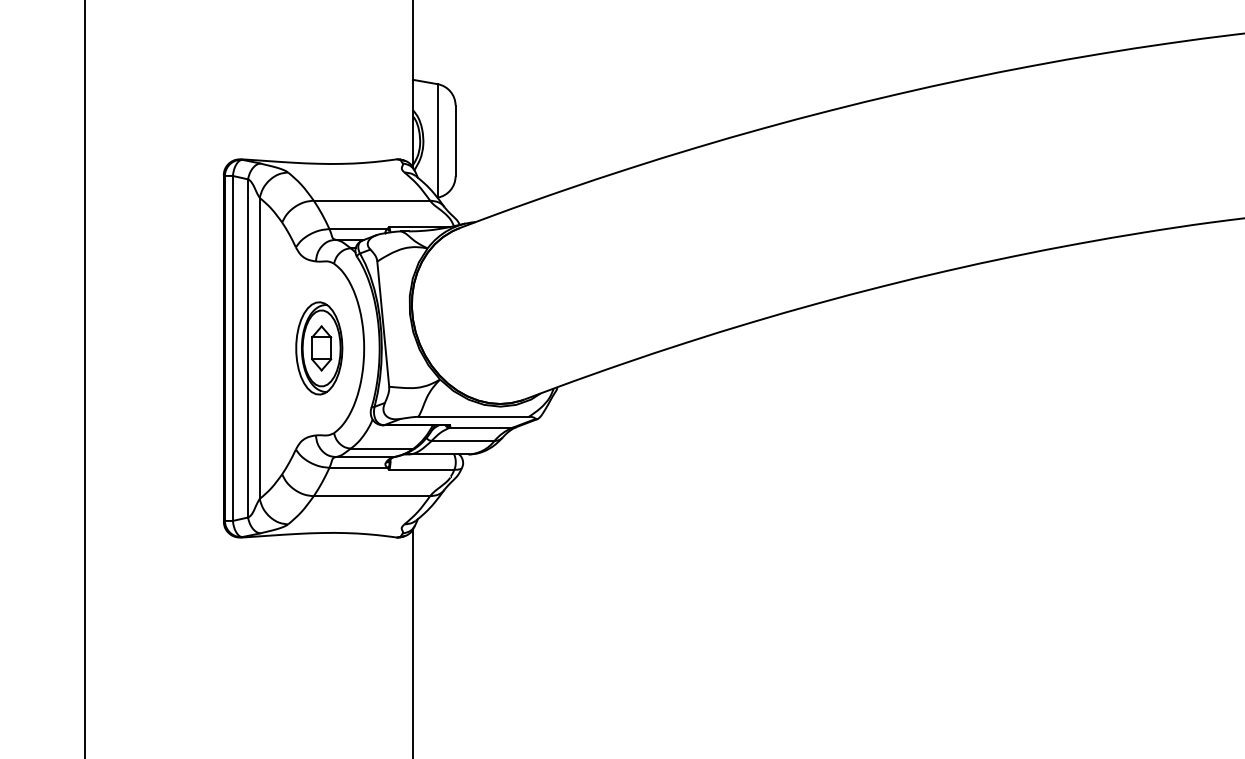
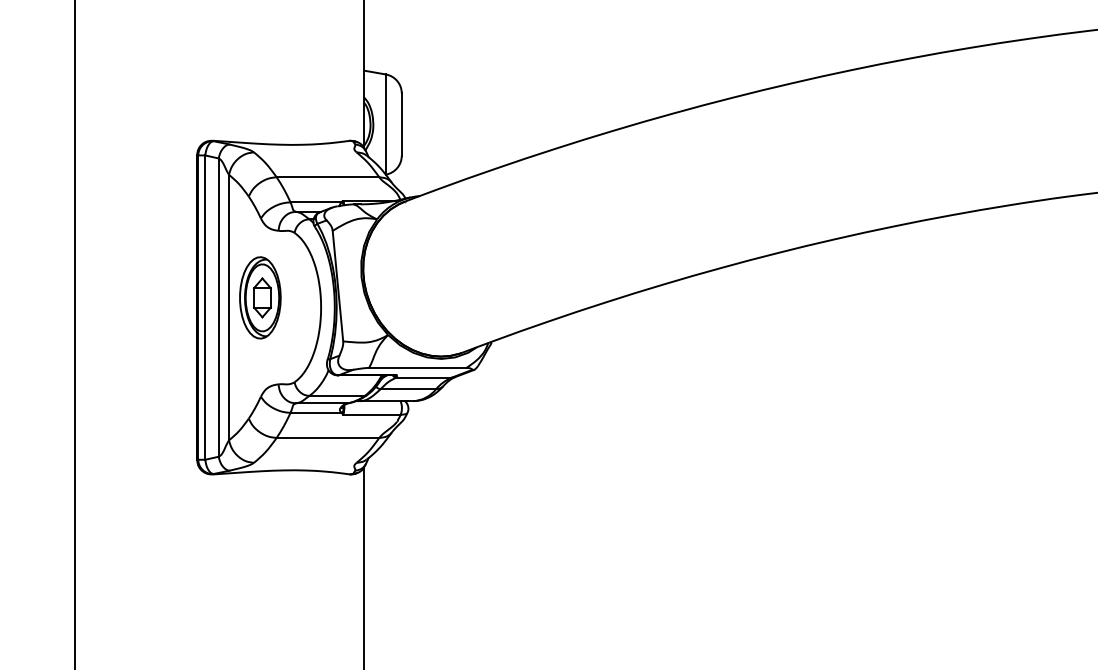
part: (319, 348) -> (260, 297), moved

